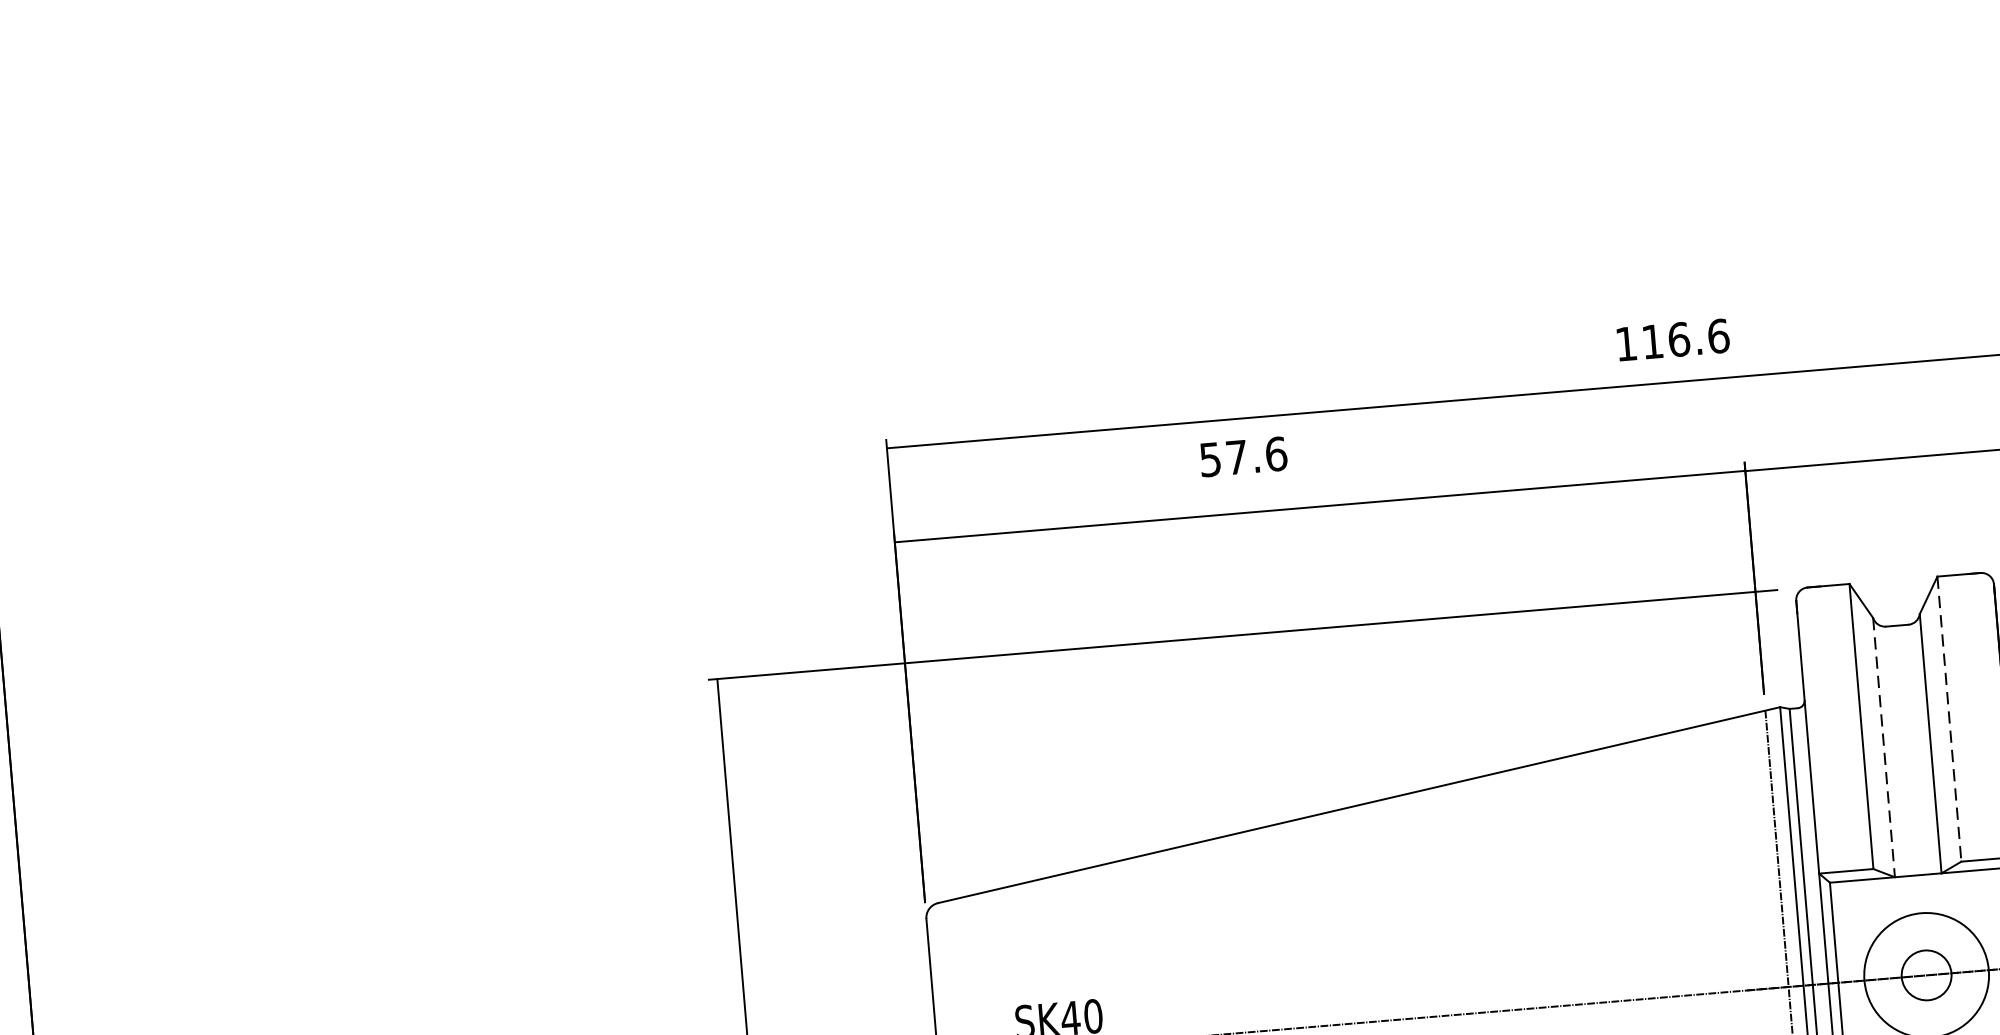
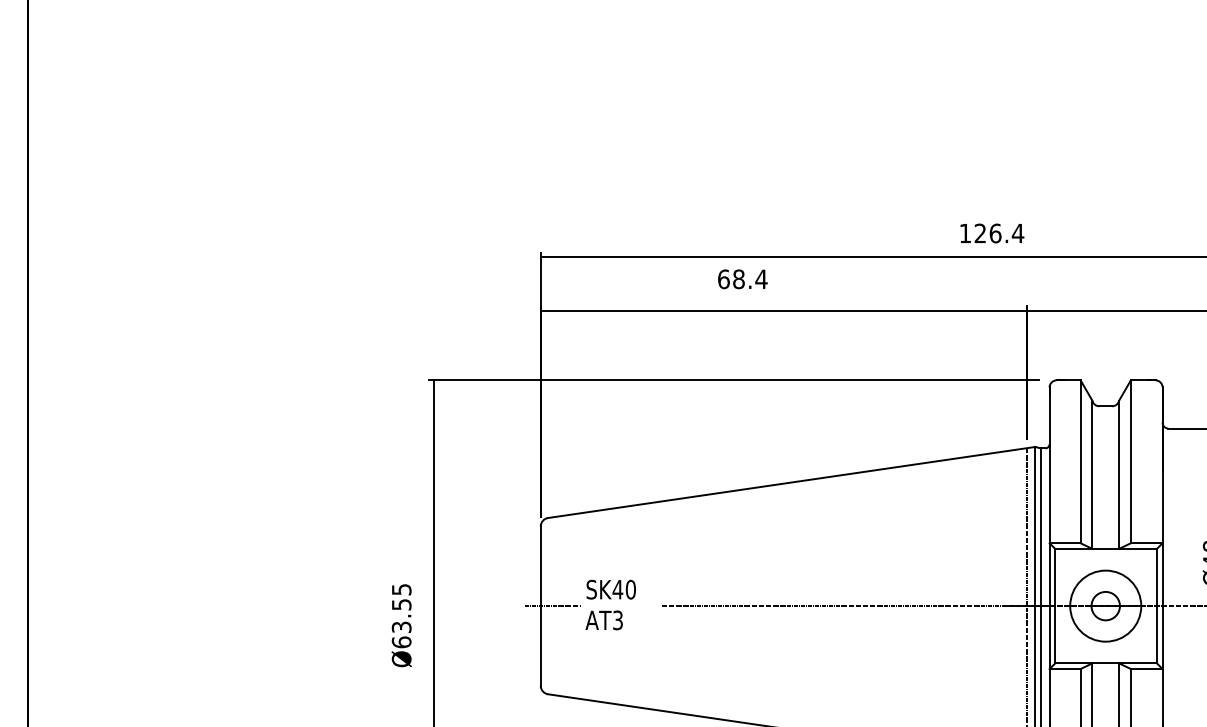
text: (1685, 339) -> (999, 233), 116.6 -> 126.4
text: (1243, 457) -> (742, 279), 57.6 -> 68.4
line: (1948, 720) -> (1130, 462), dashed -> solid
line: (1884, 748) -> (1092, 475), dashed -> solid

